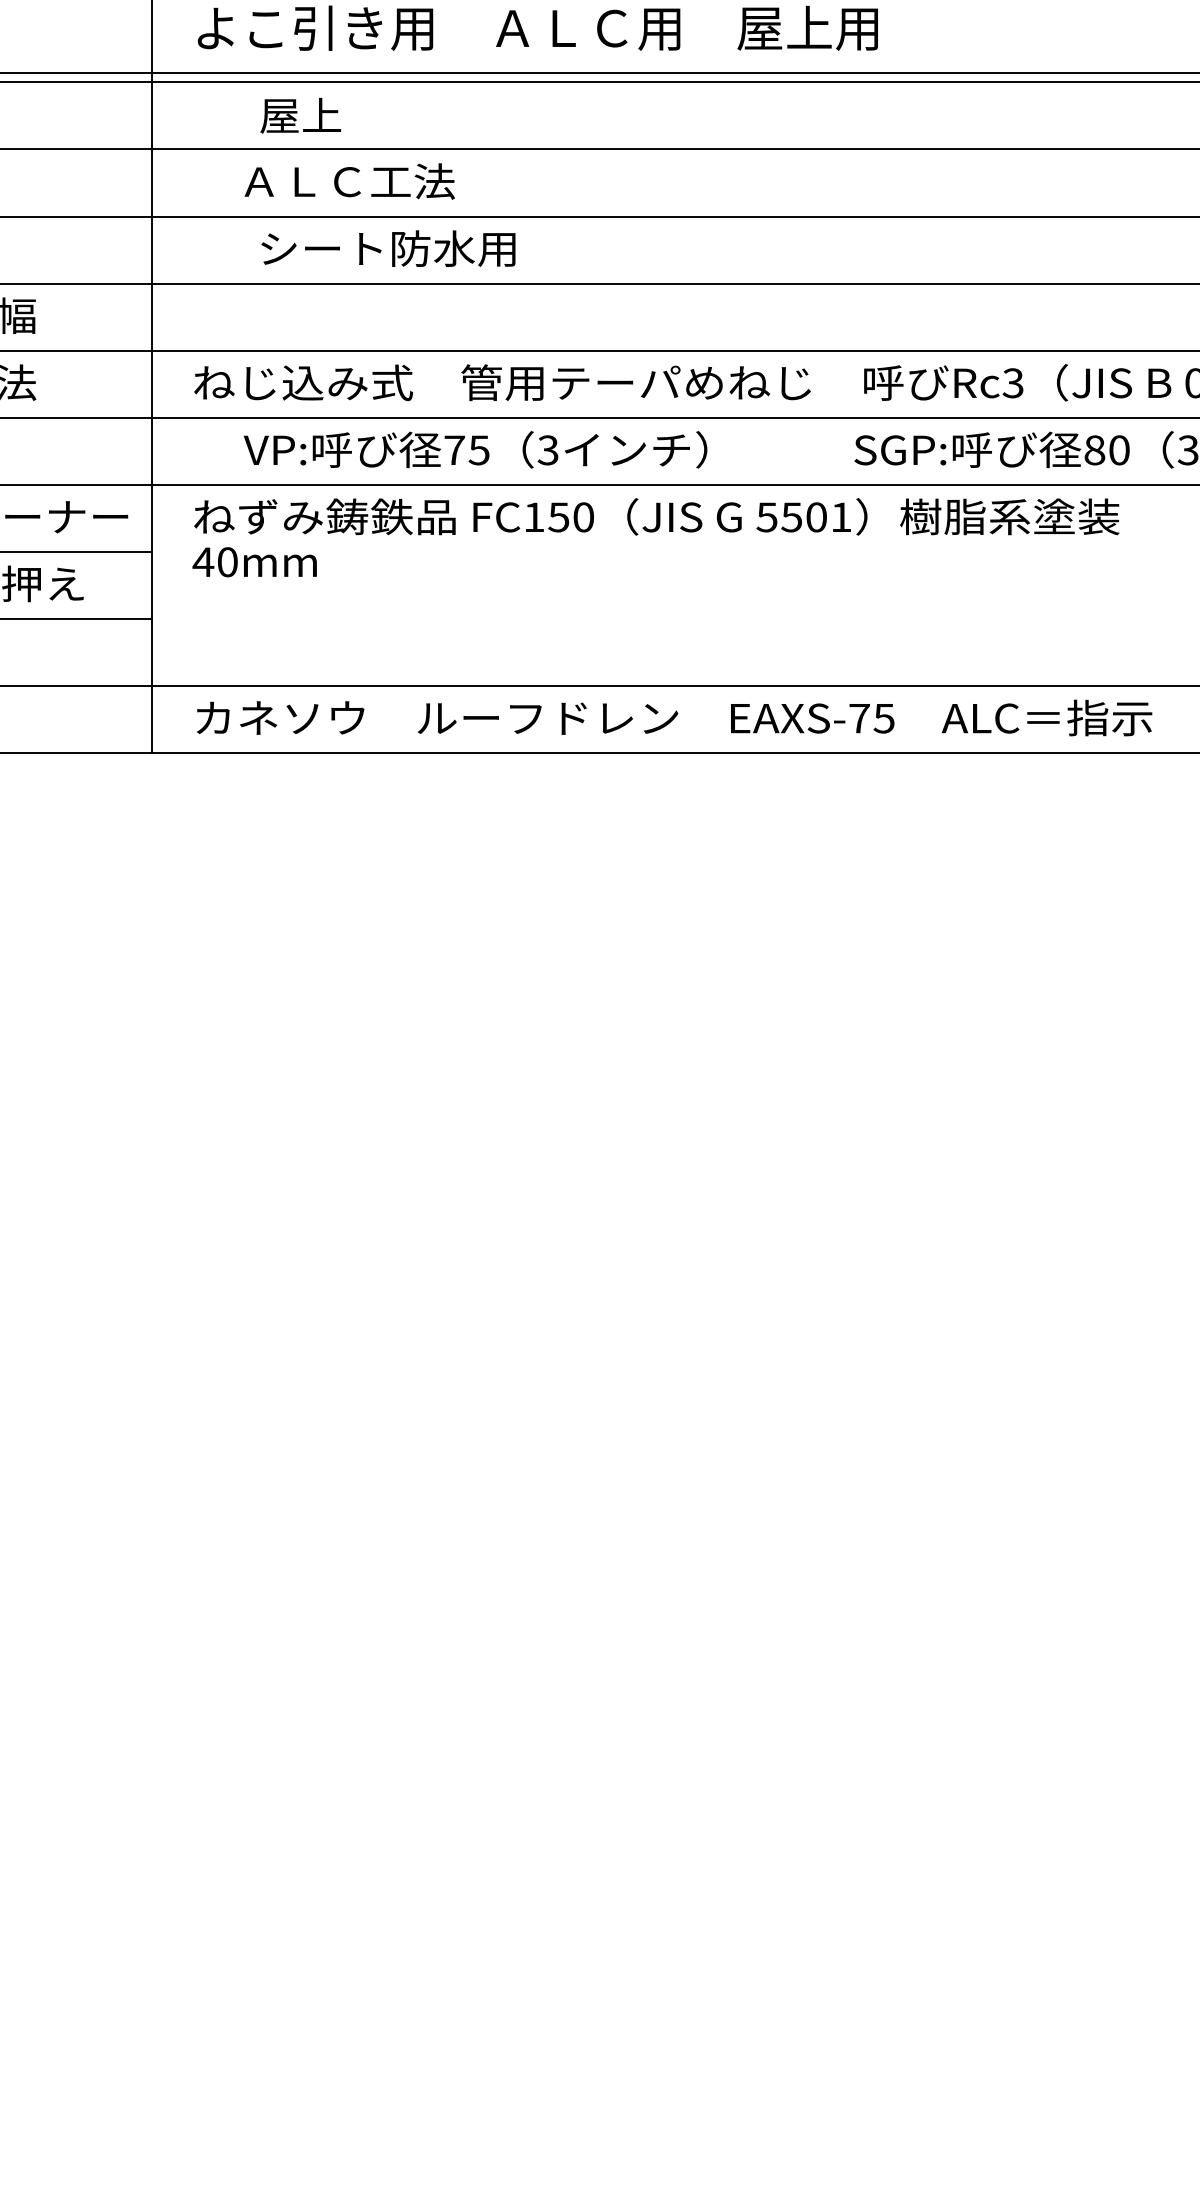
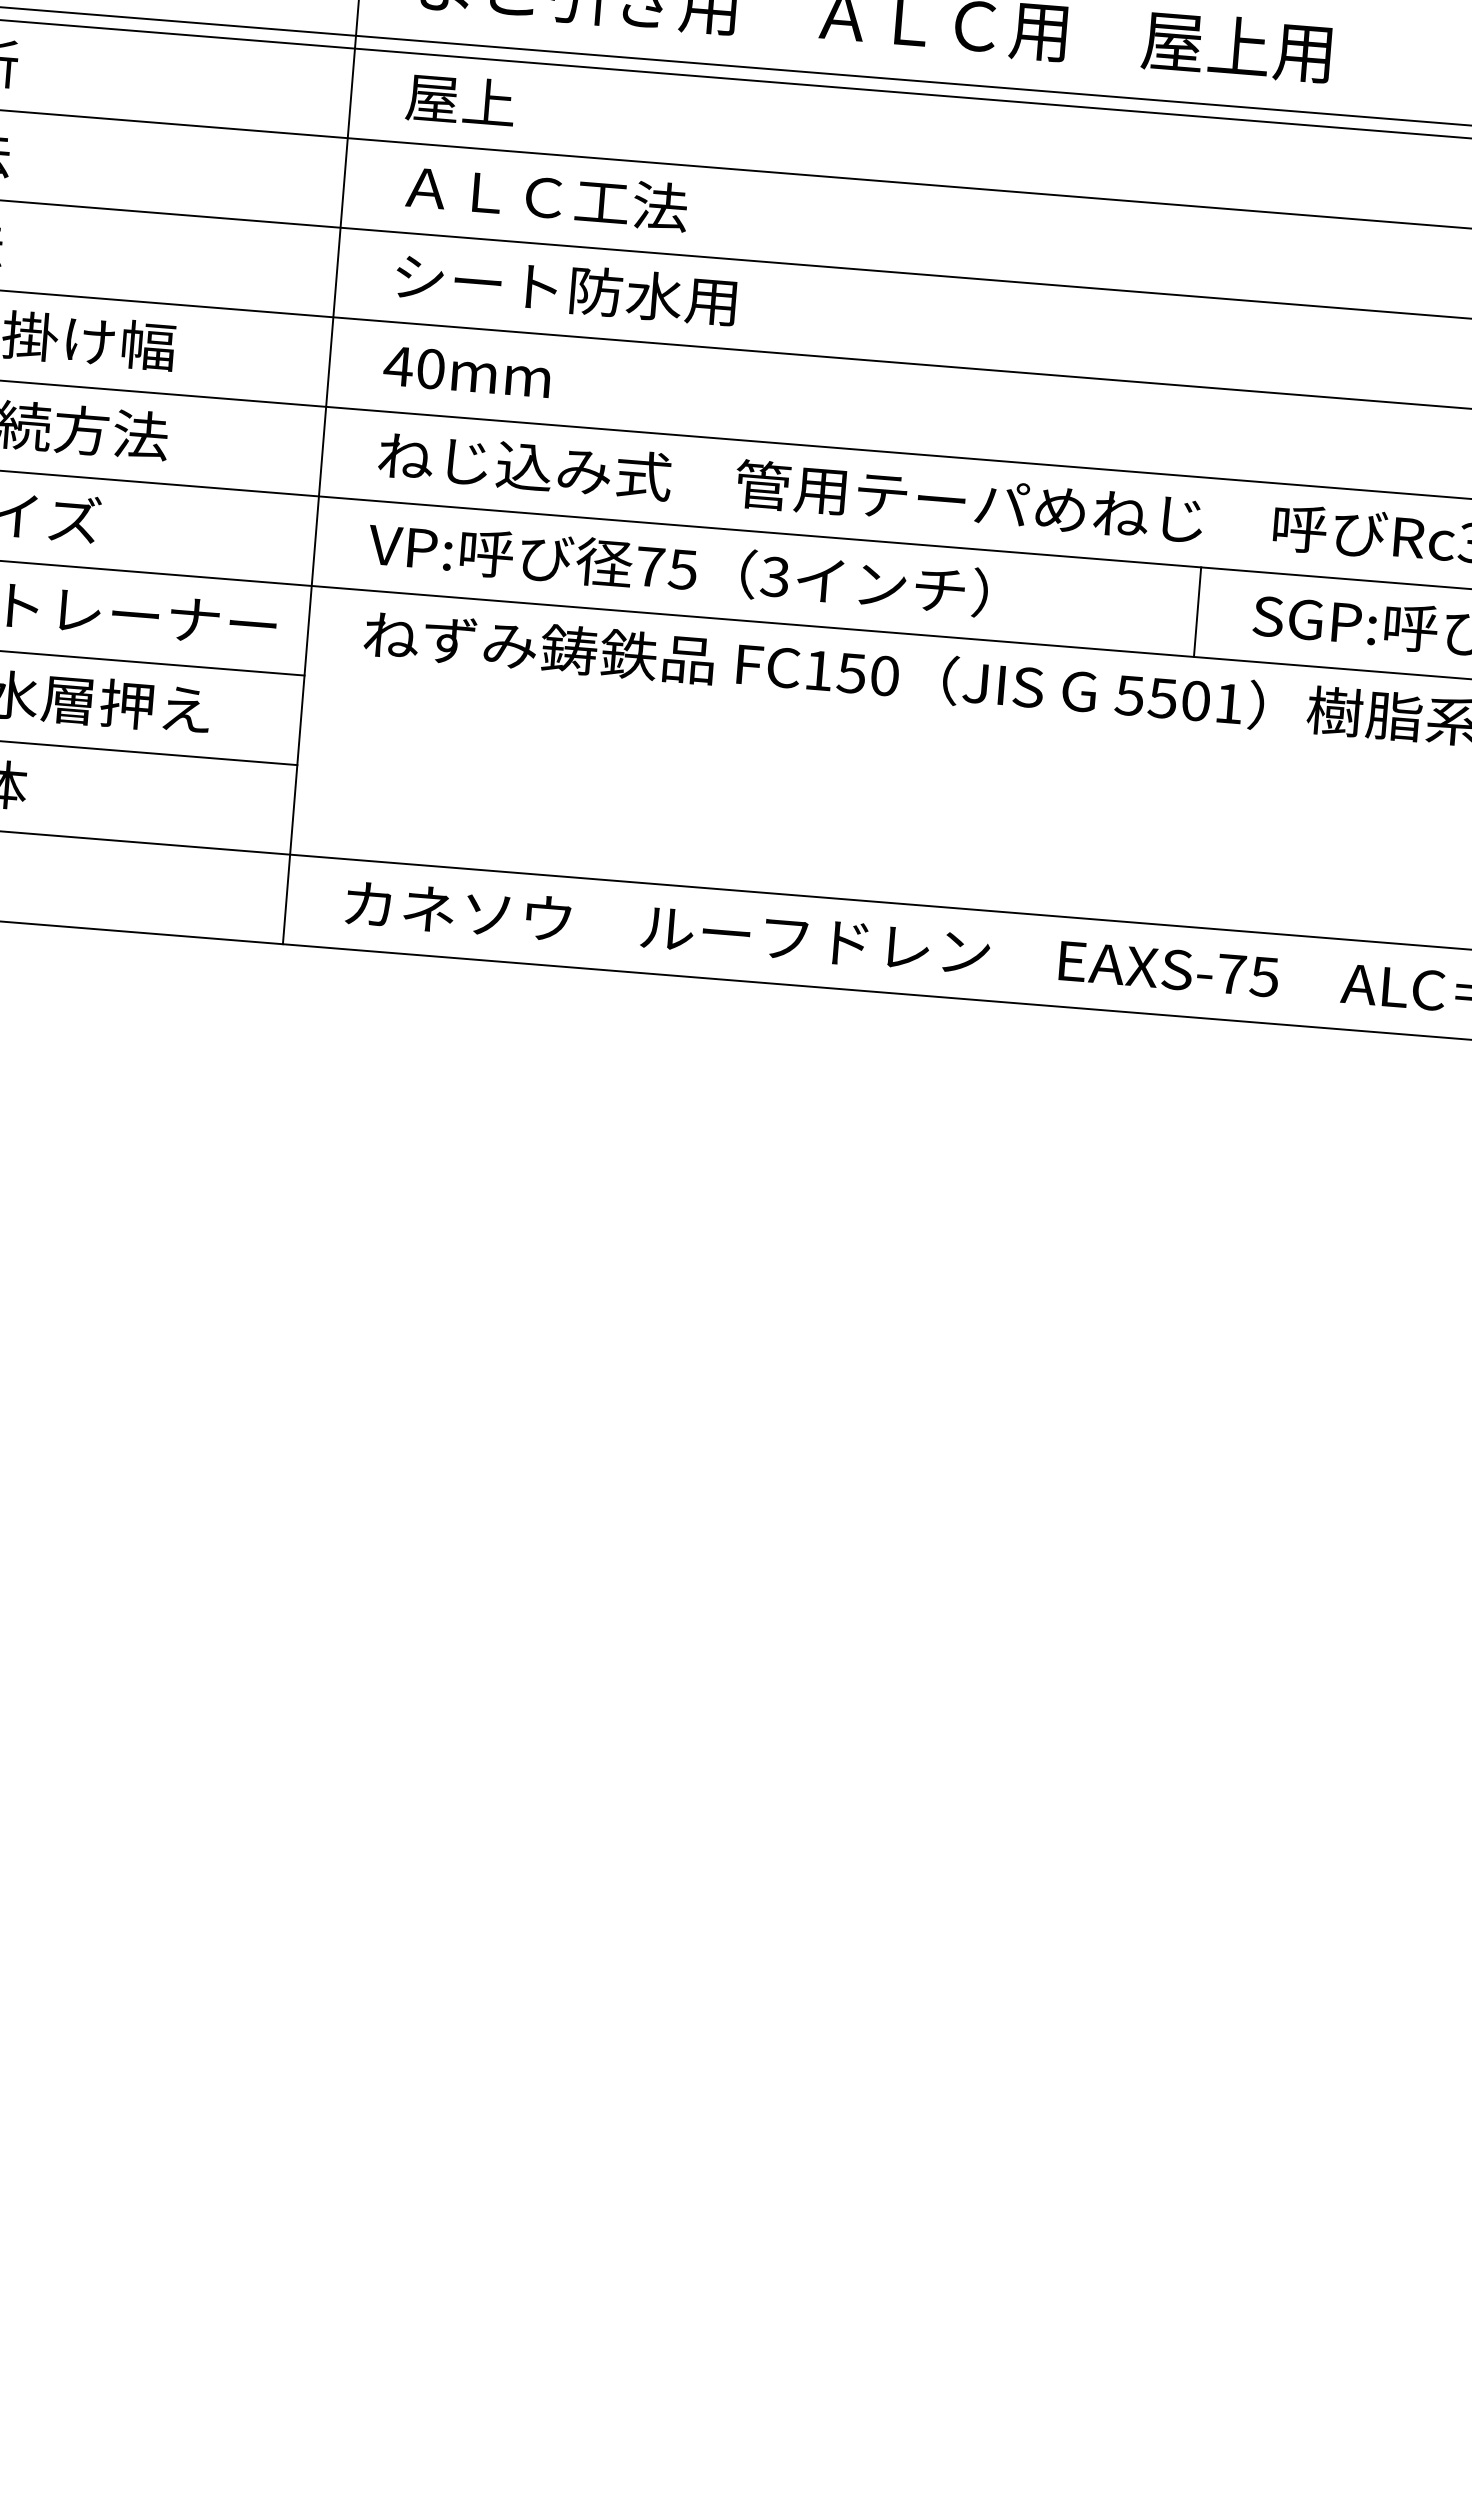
text: (300, 115) -> (460, 100), moved
text: (349, 181) -> (546, 197), moved
text: (388, 248) -> (566, 288), moved
text: (475, 449) -> (678, 568), moved
line: (812, 450) -> (1197, 611), added
text: (254, 562) -> (466, 372), moved

